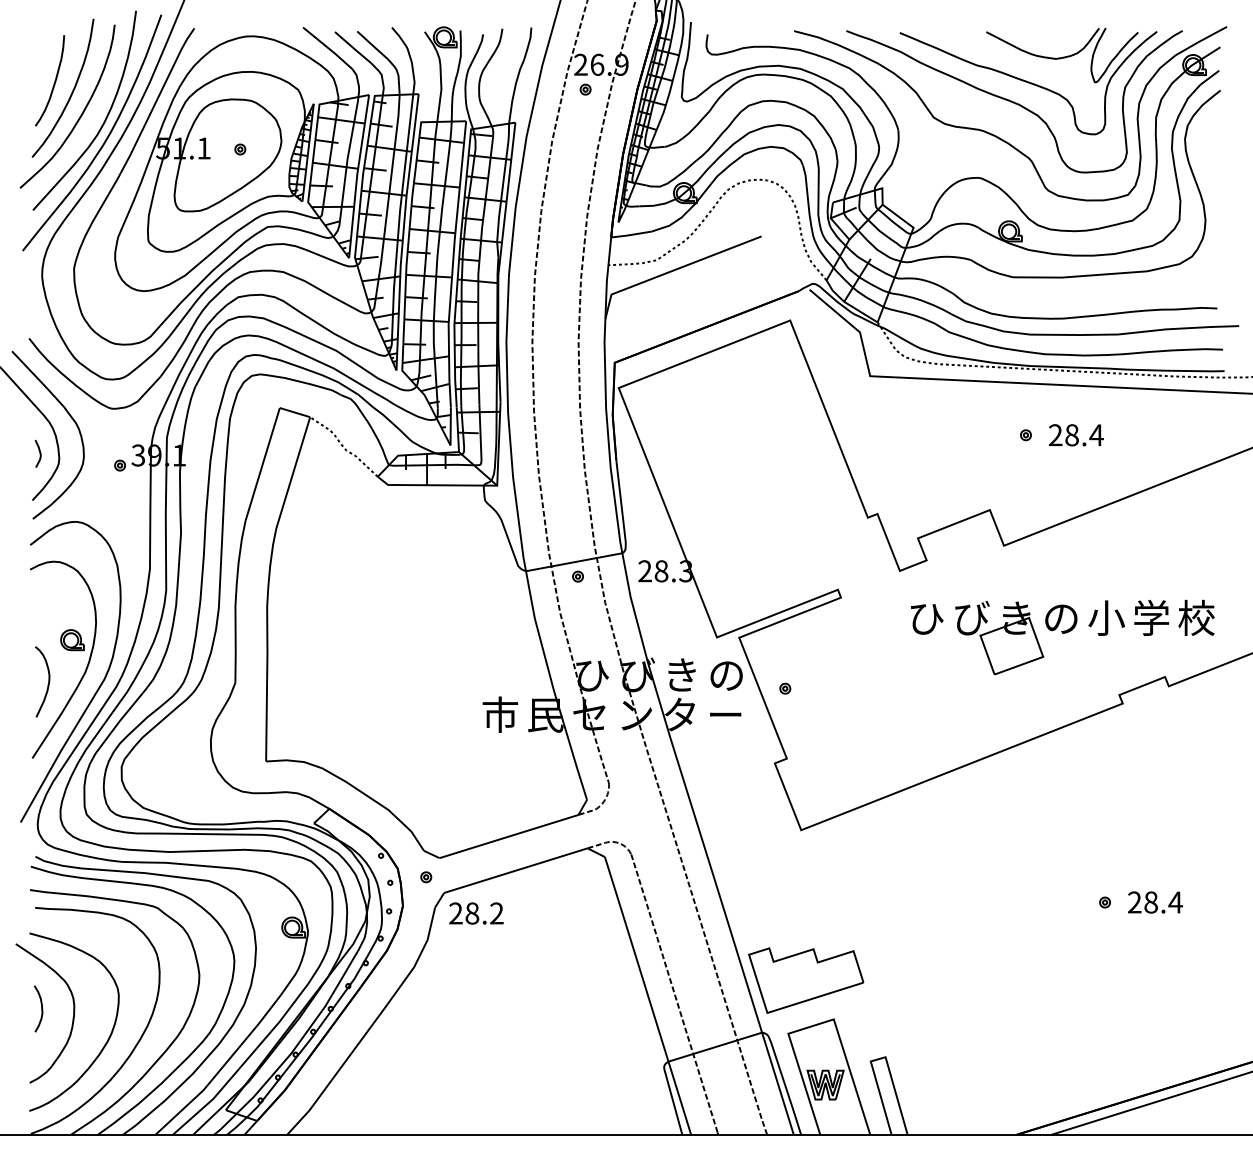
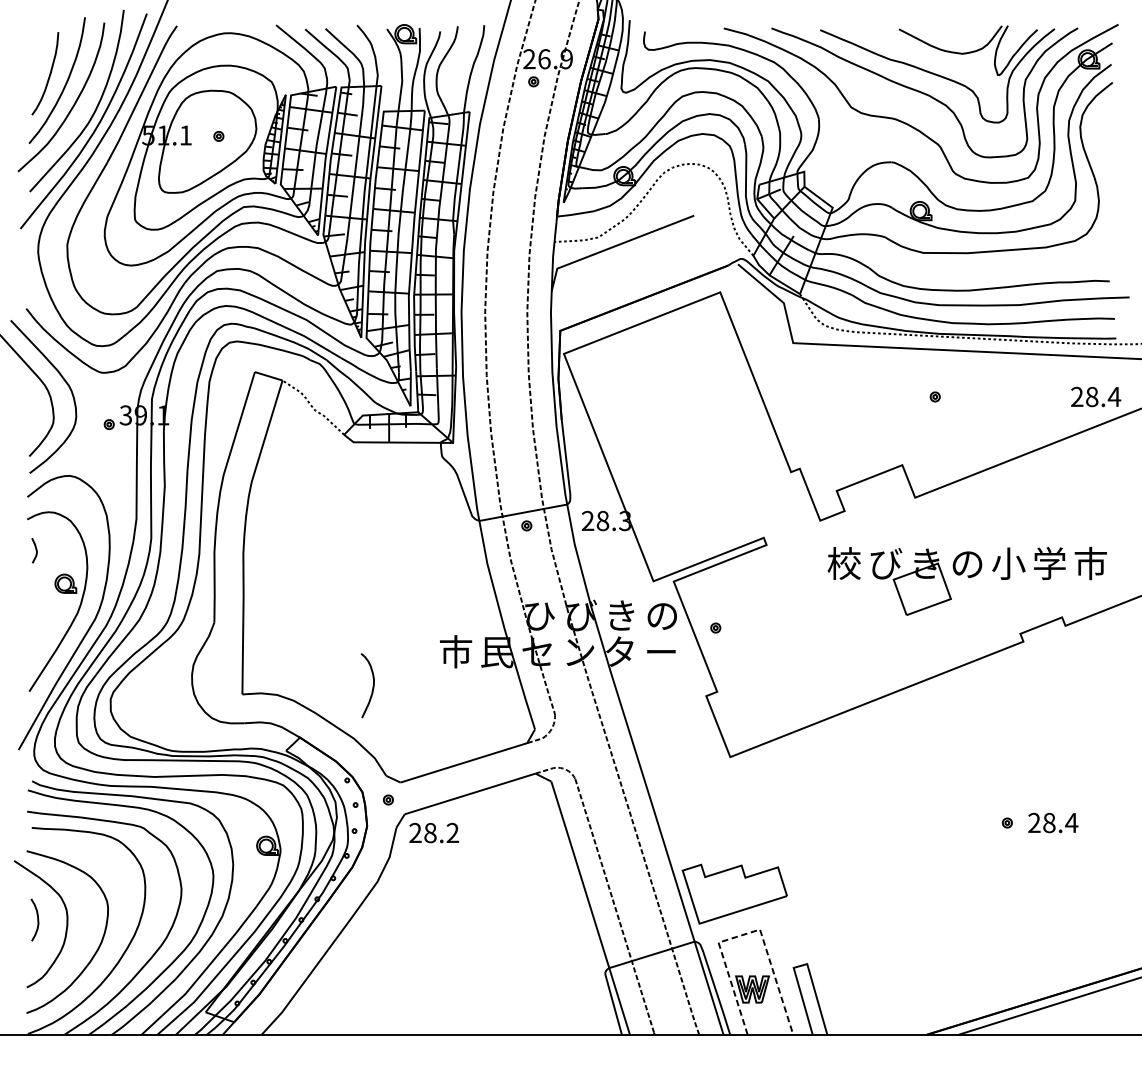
text: (1076, 435) -> (1096, 397), moved
curve: (39, 453) -> (35, 550), moved
text: (926, 617) -> (844, 563), ひ -> 校
text: (1196, 617) -> (1090, 563), 校 -> 市
curve: (47, 684) -> (372, 688), moved
line: (818, 1024) -> (746, 934), solid -> dashed

